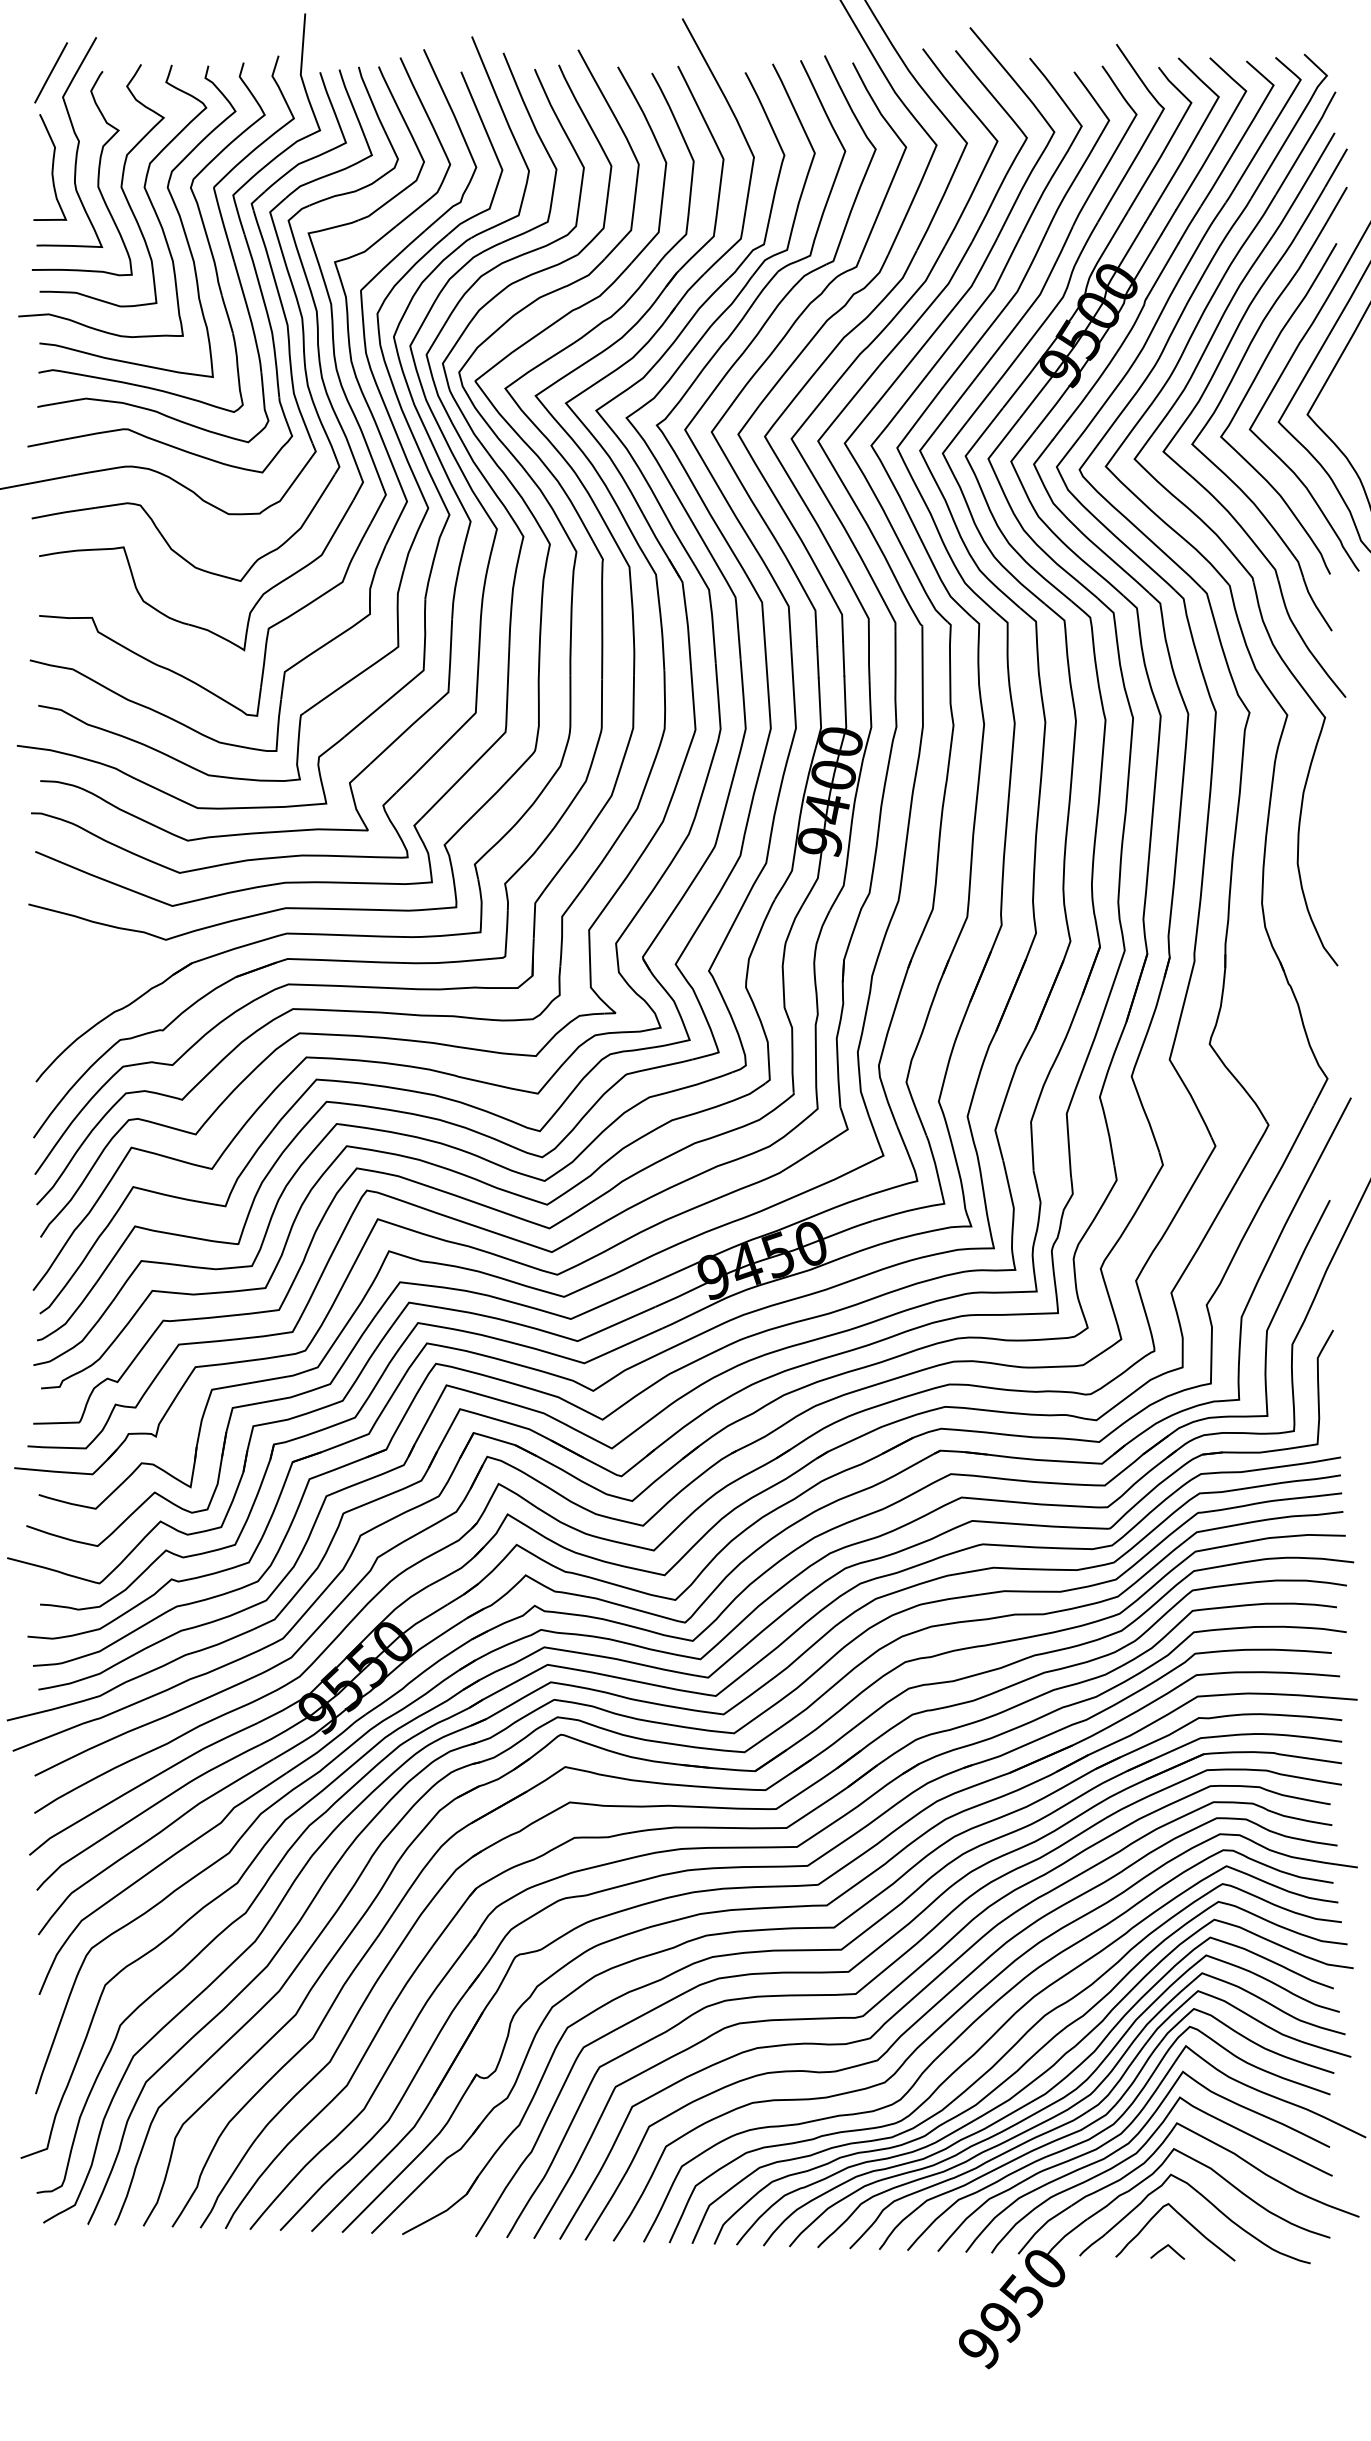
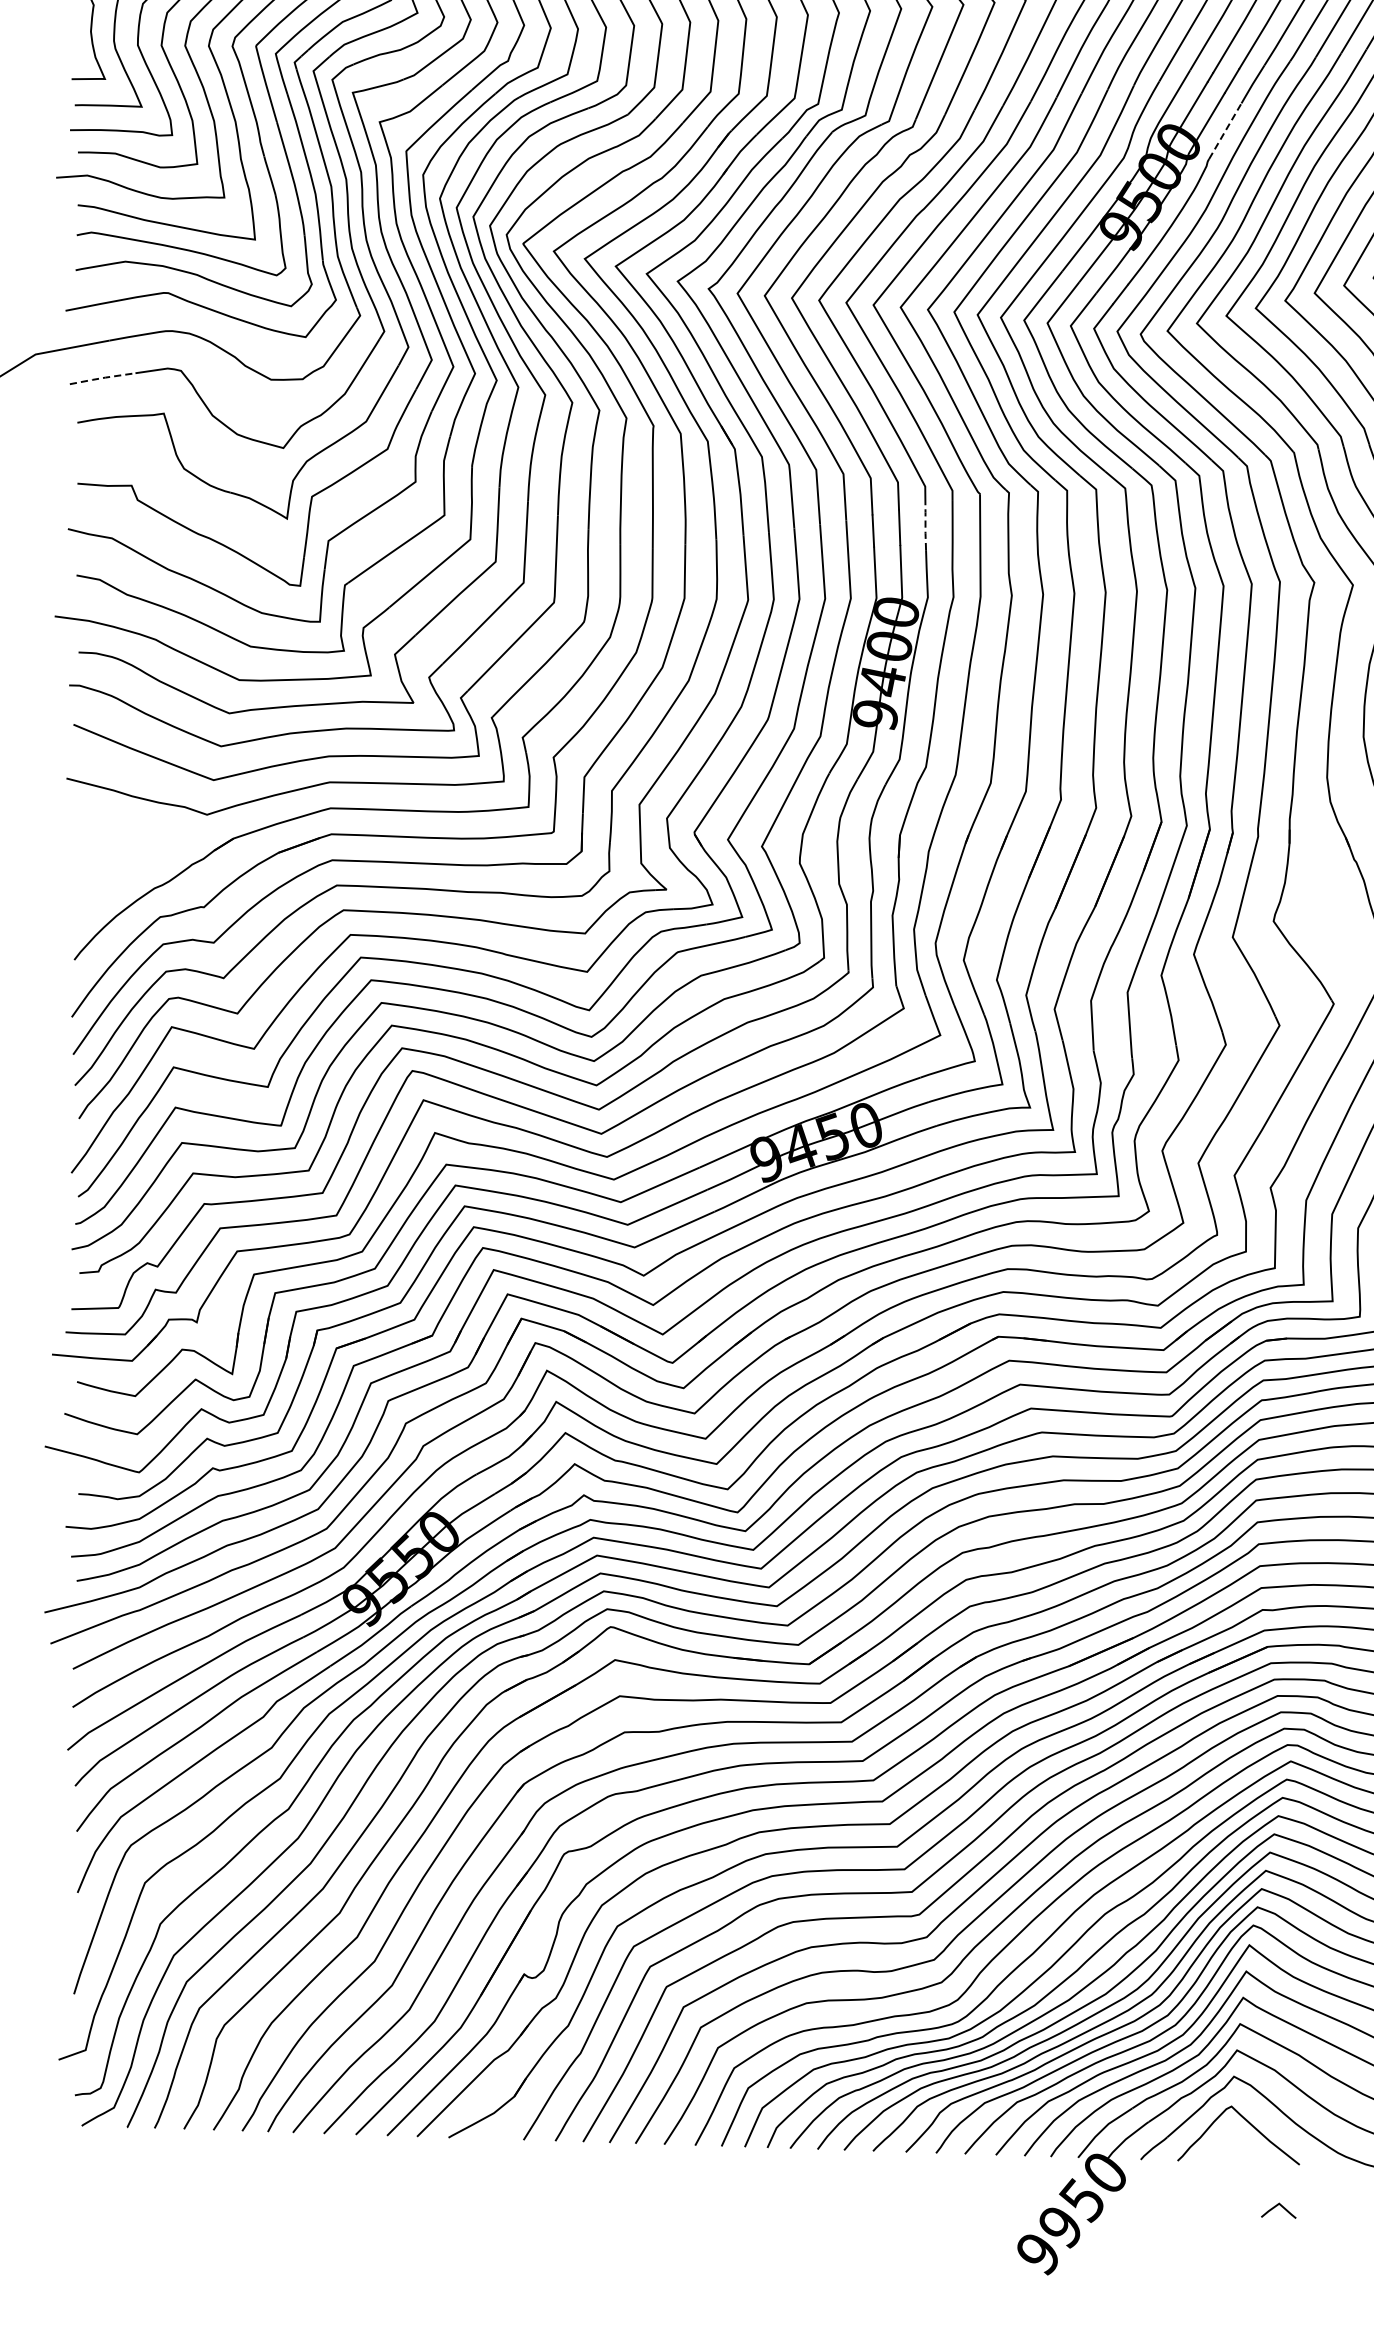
line: (1162, 270) -> (1225, 130), solid -> dashed
line: (63, 512) -> (102, 378), solid -> dashed
line: (869, 658) -> (925, 527), solid -> dashed
line: (1165, 2248) -> (1276, 2207), moved

